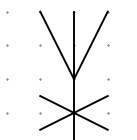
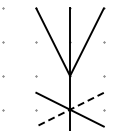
line: (73, 112) -> (69, 109), solid -> dashed

